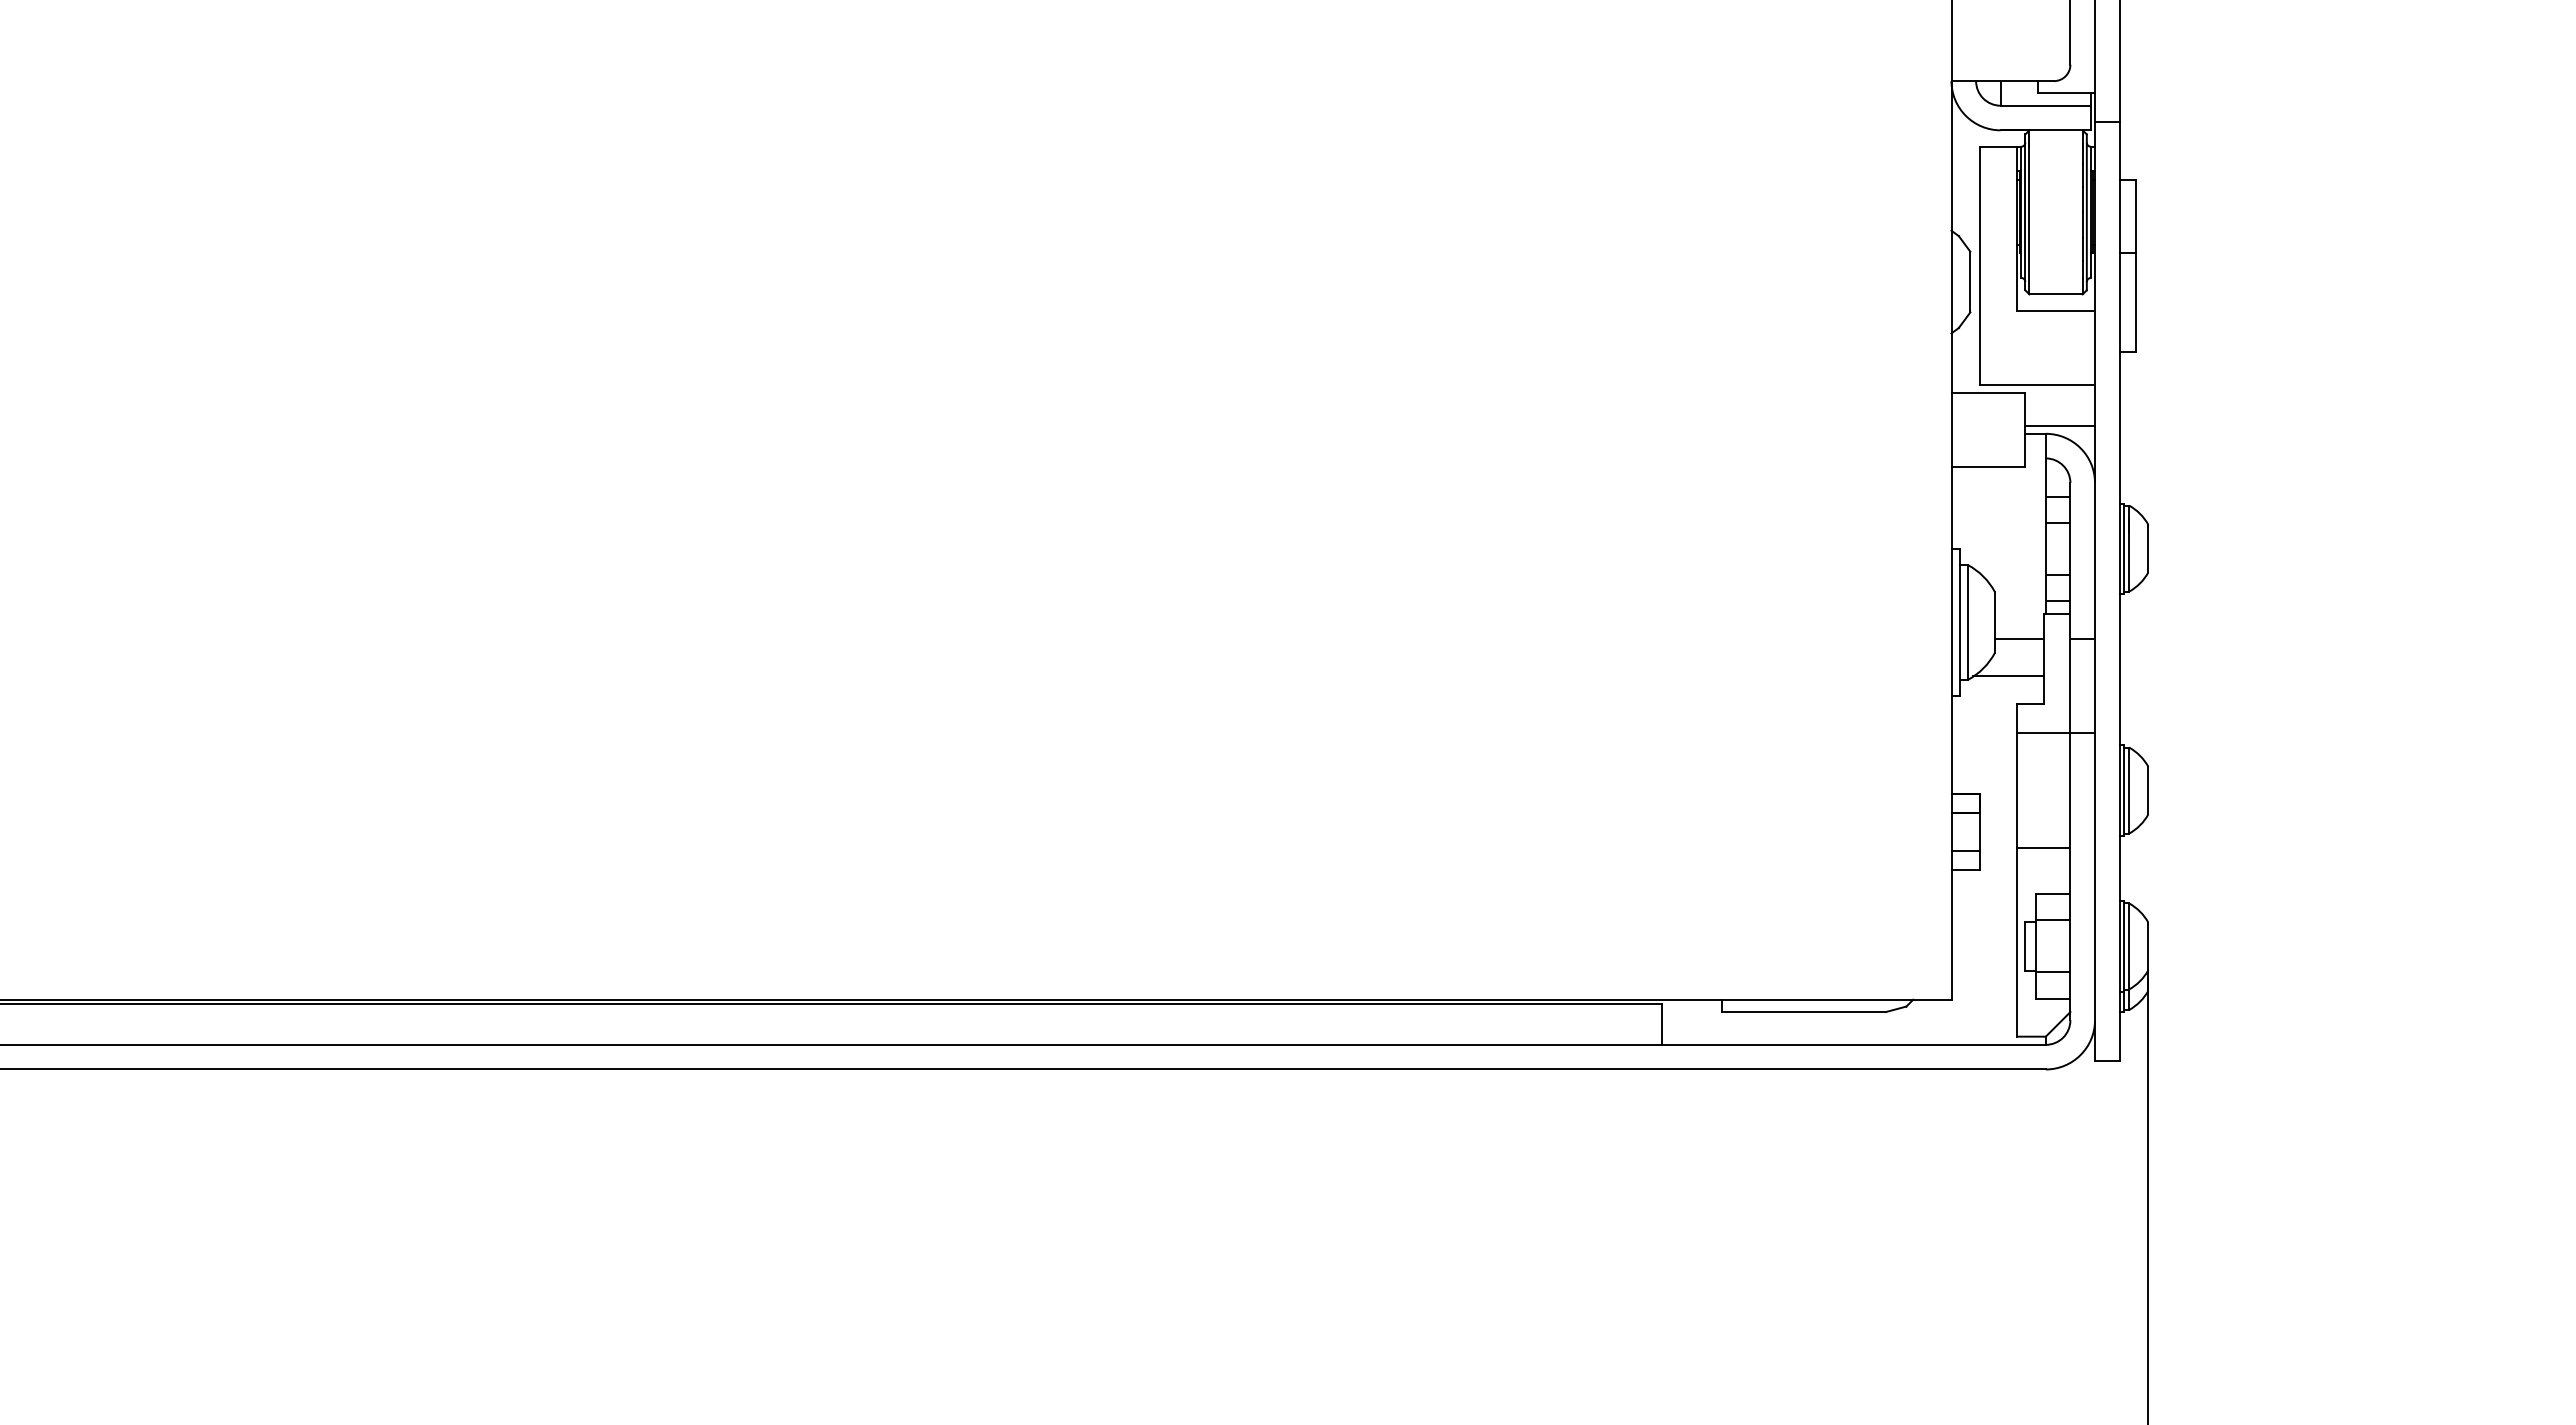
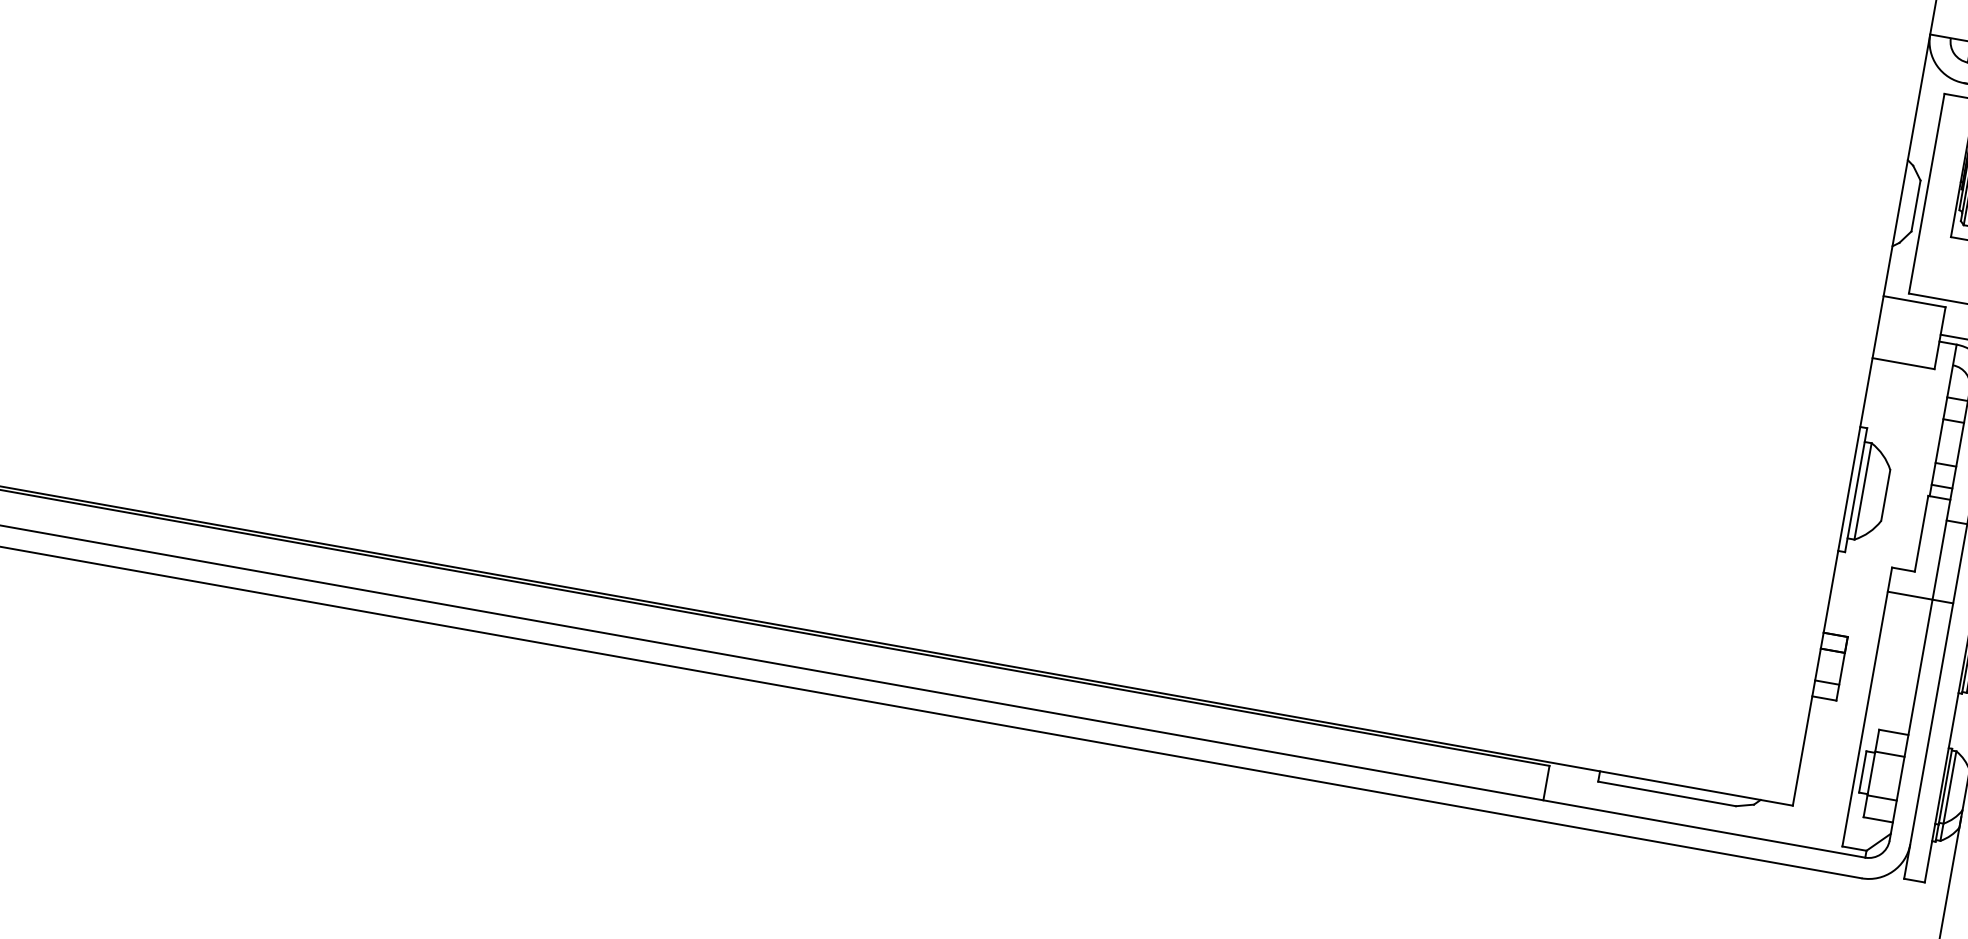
line: (2019, 638) -> (1903, 512), removed
line: (2008, 675) -> (1889, 541), removed
line: (2043, 848) -> (1892, 692), removed

